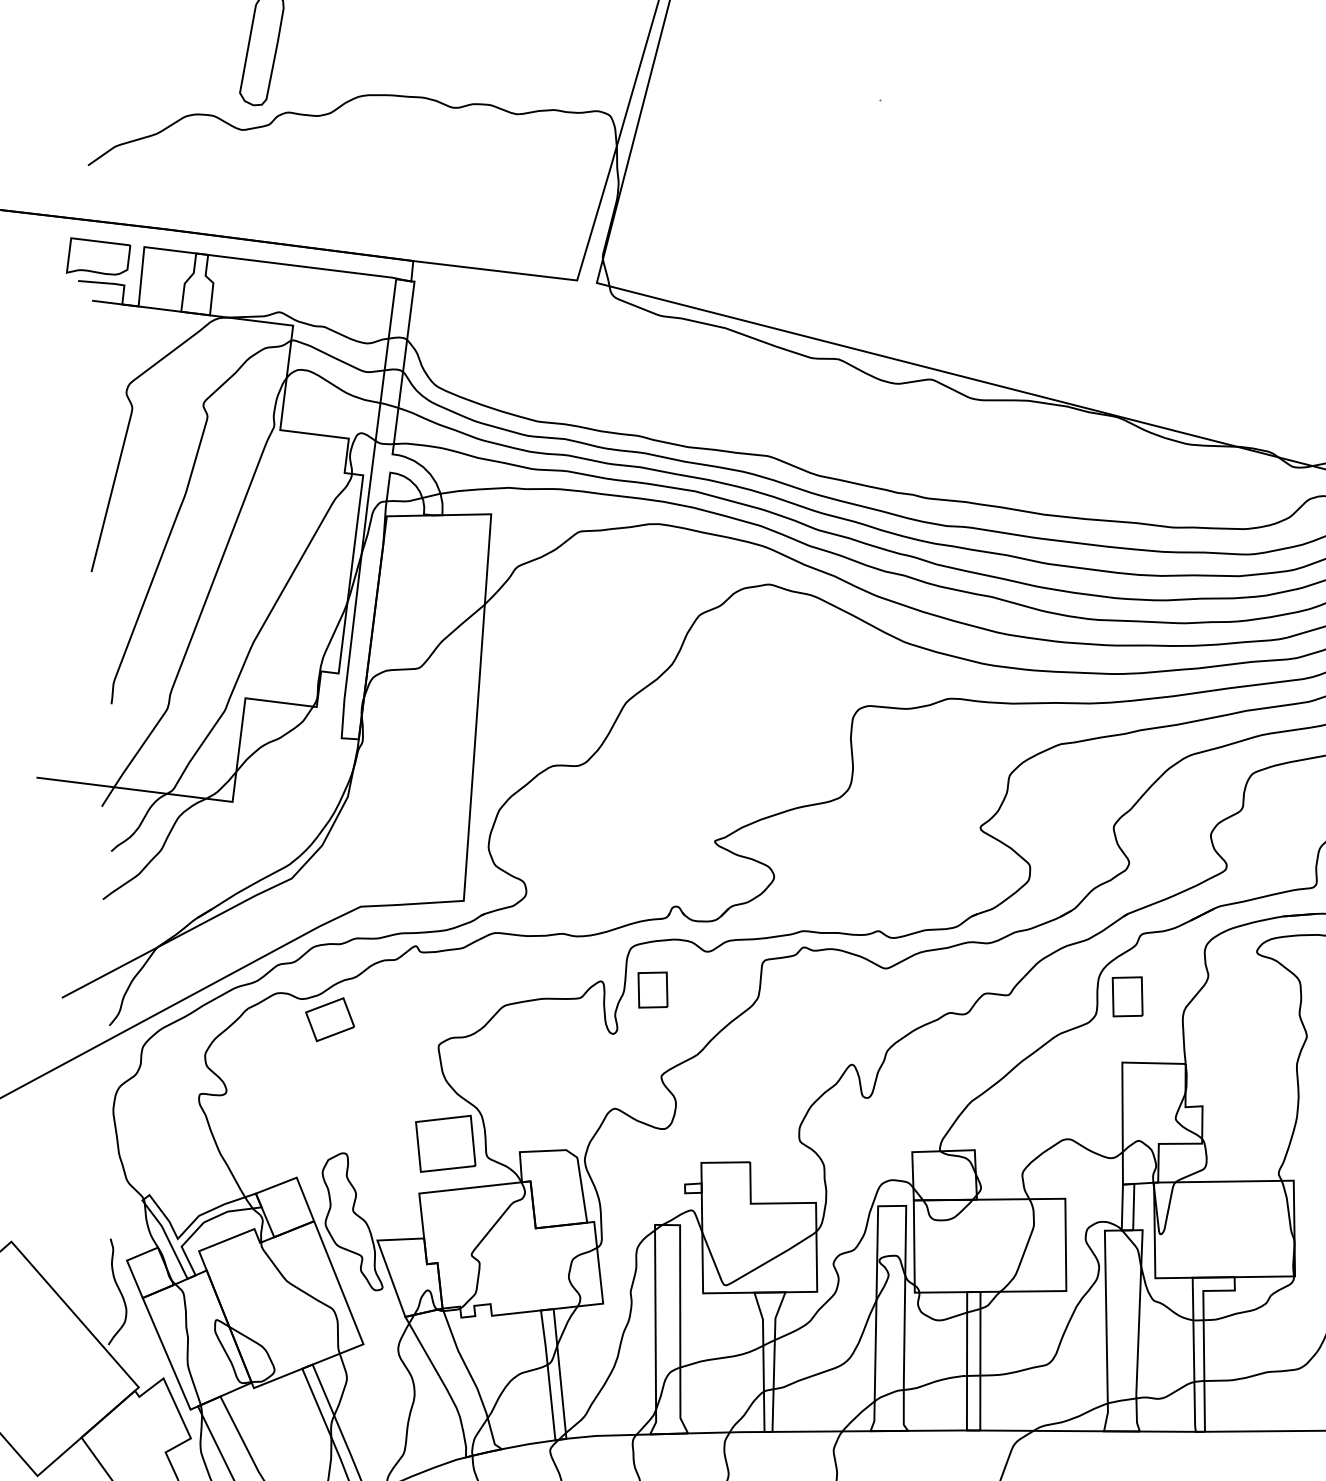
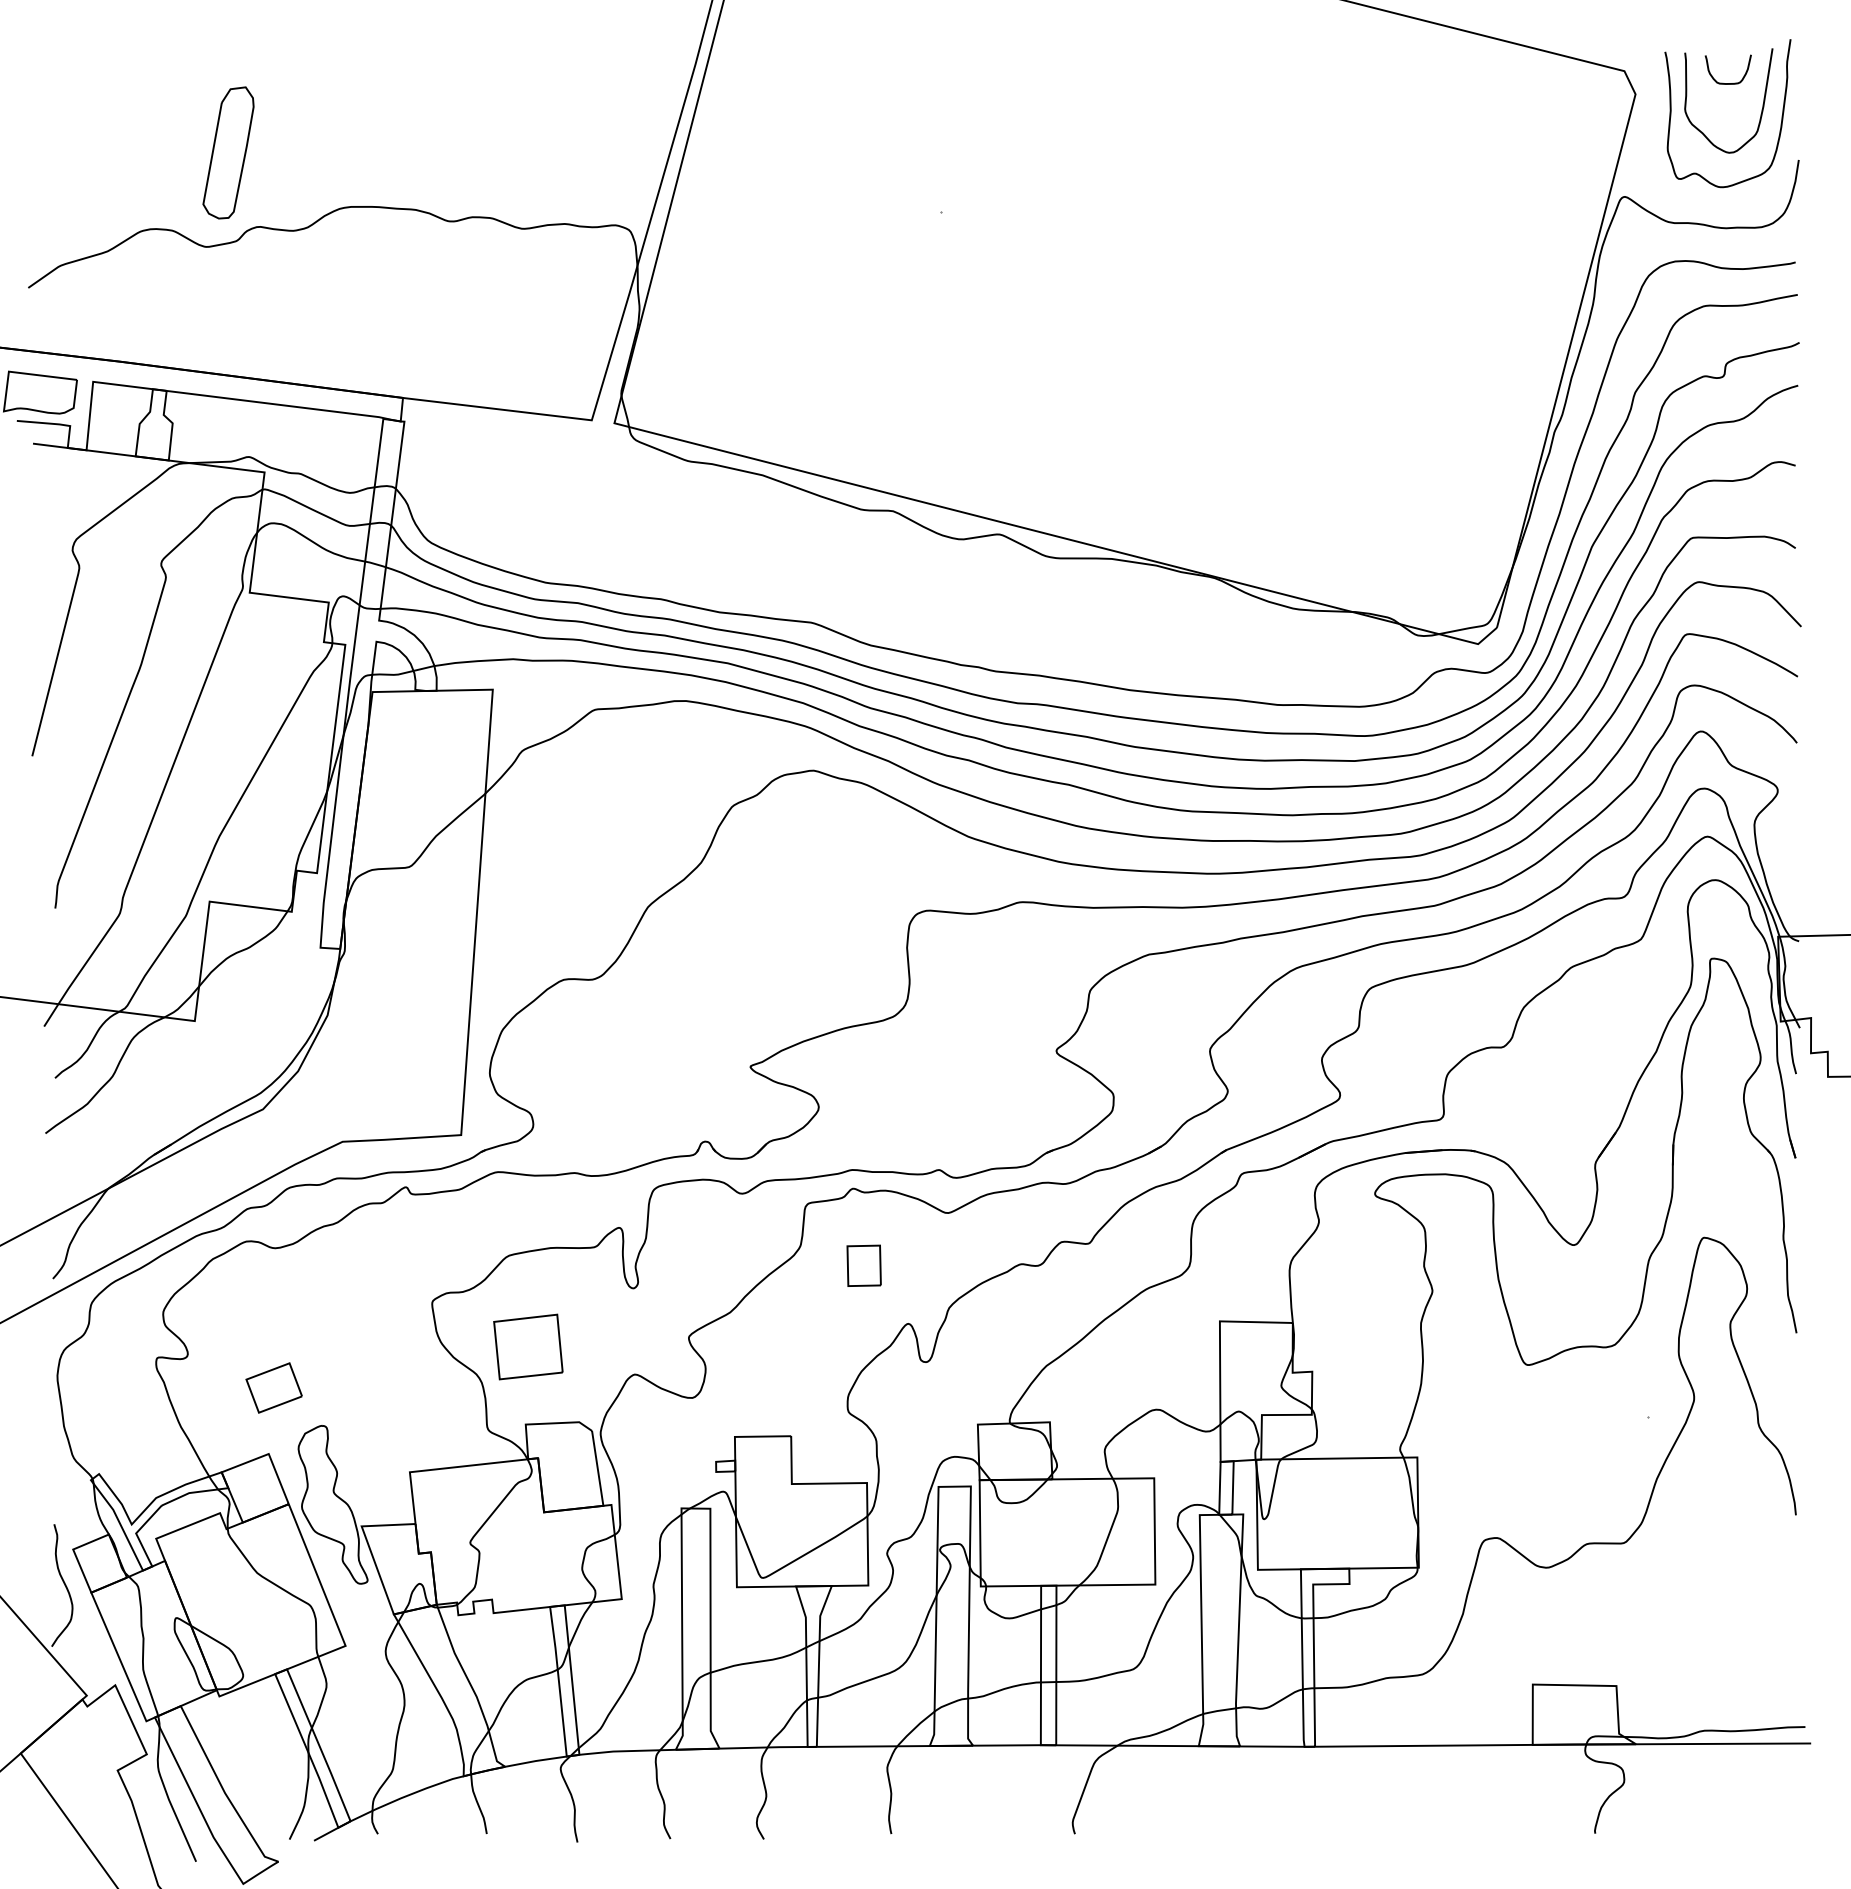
part: (652, 989) -> (863, 1265), moved
part: (1127, 996) -> (1225, 1245), removed
part: (329, 1019) -> (273, 1387), moved
part: (445, 1143) -> (528, 1346), moved

